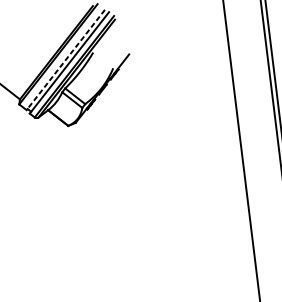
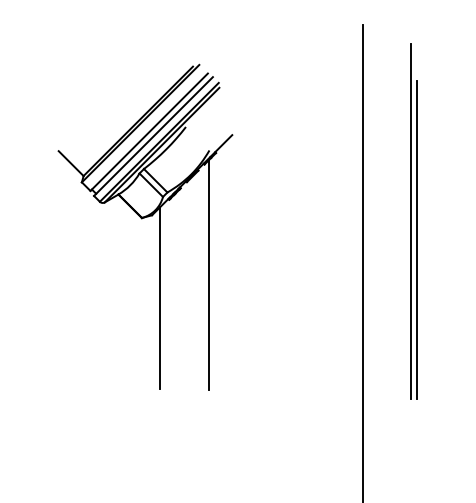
line: (65, 60) -> (148, 132), dashed -> solid
line: (124, 162) -> (208, 274), added
line: (89, 184) -> (160, 297), added

